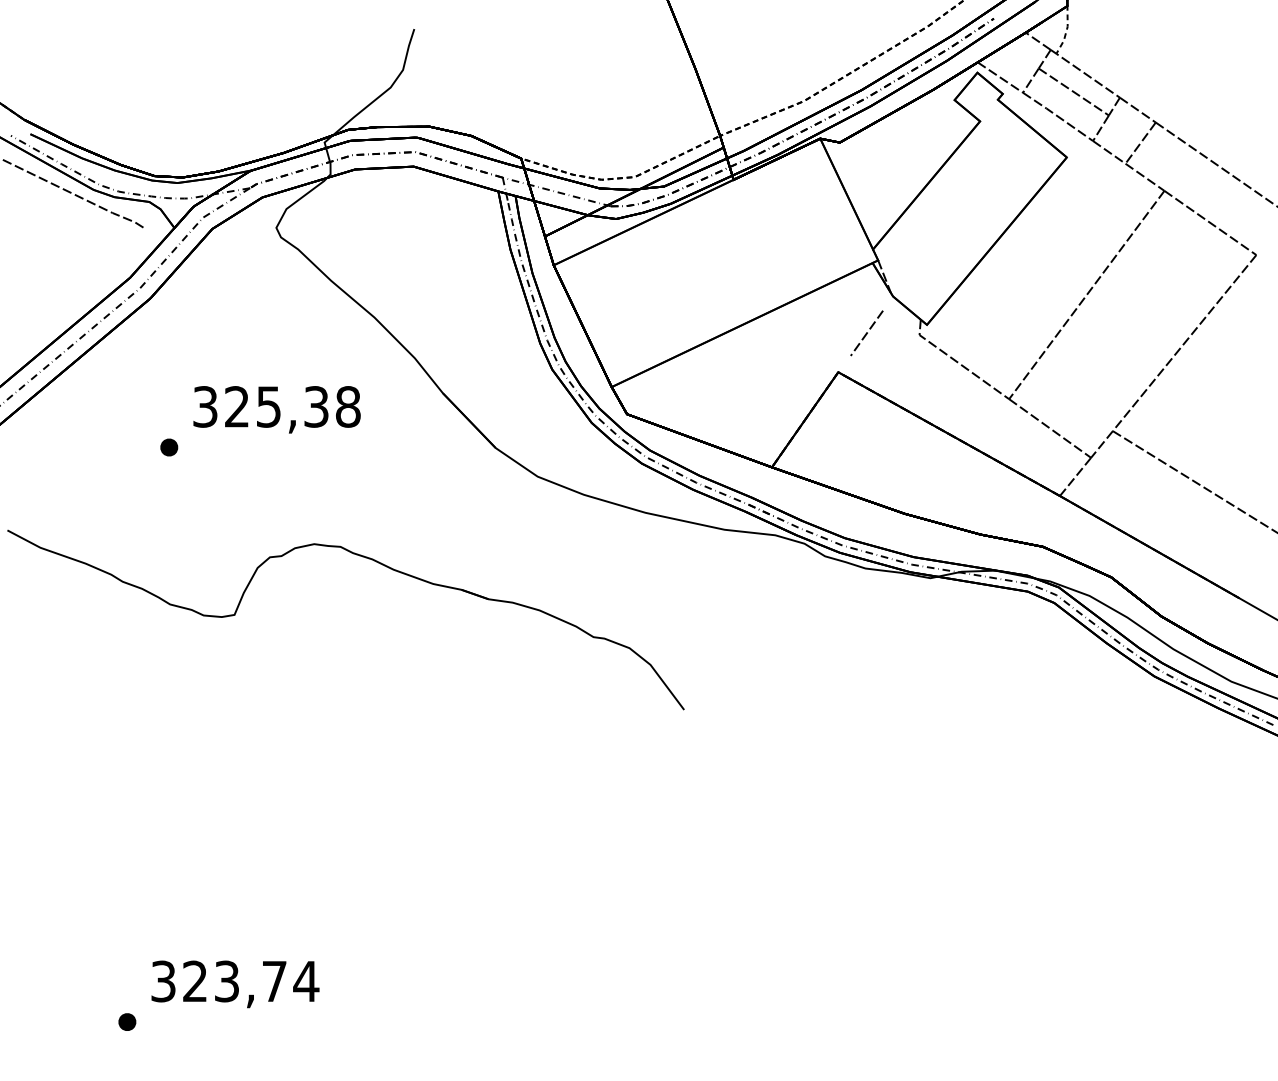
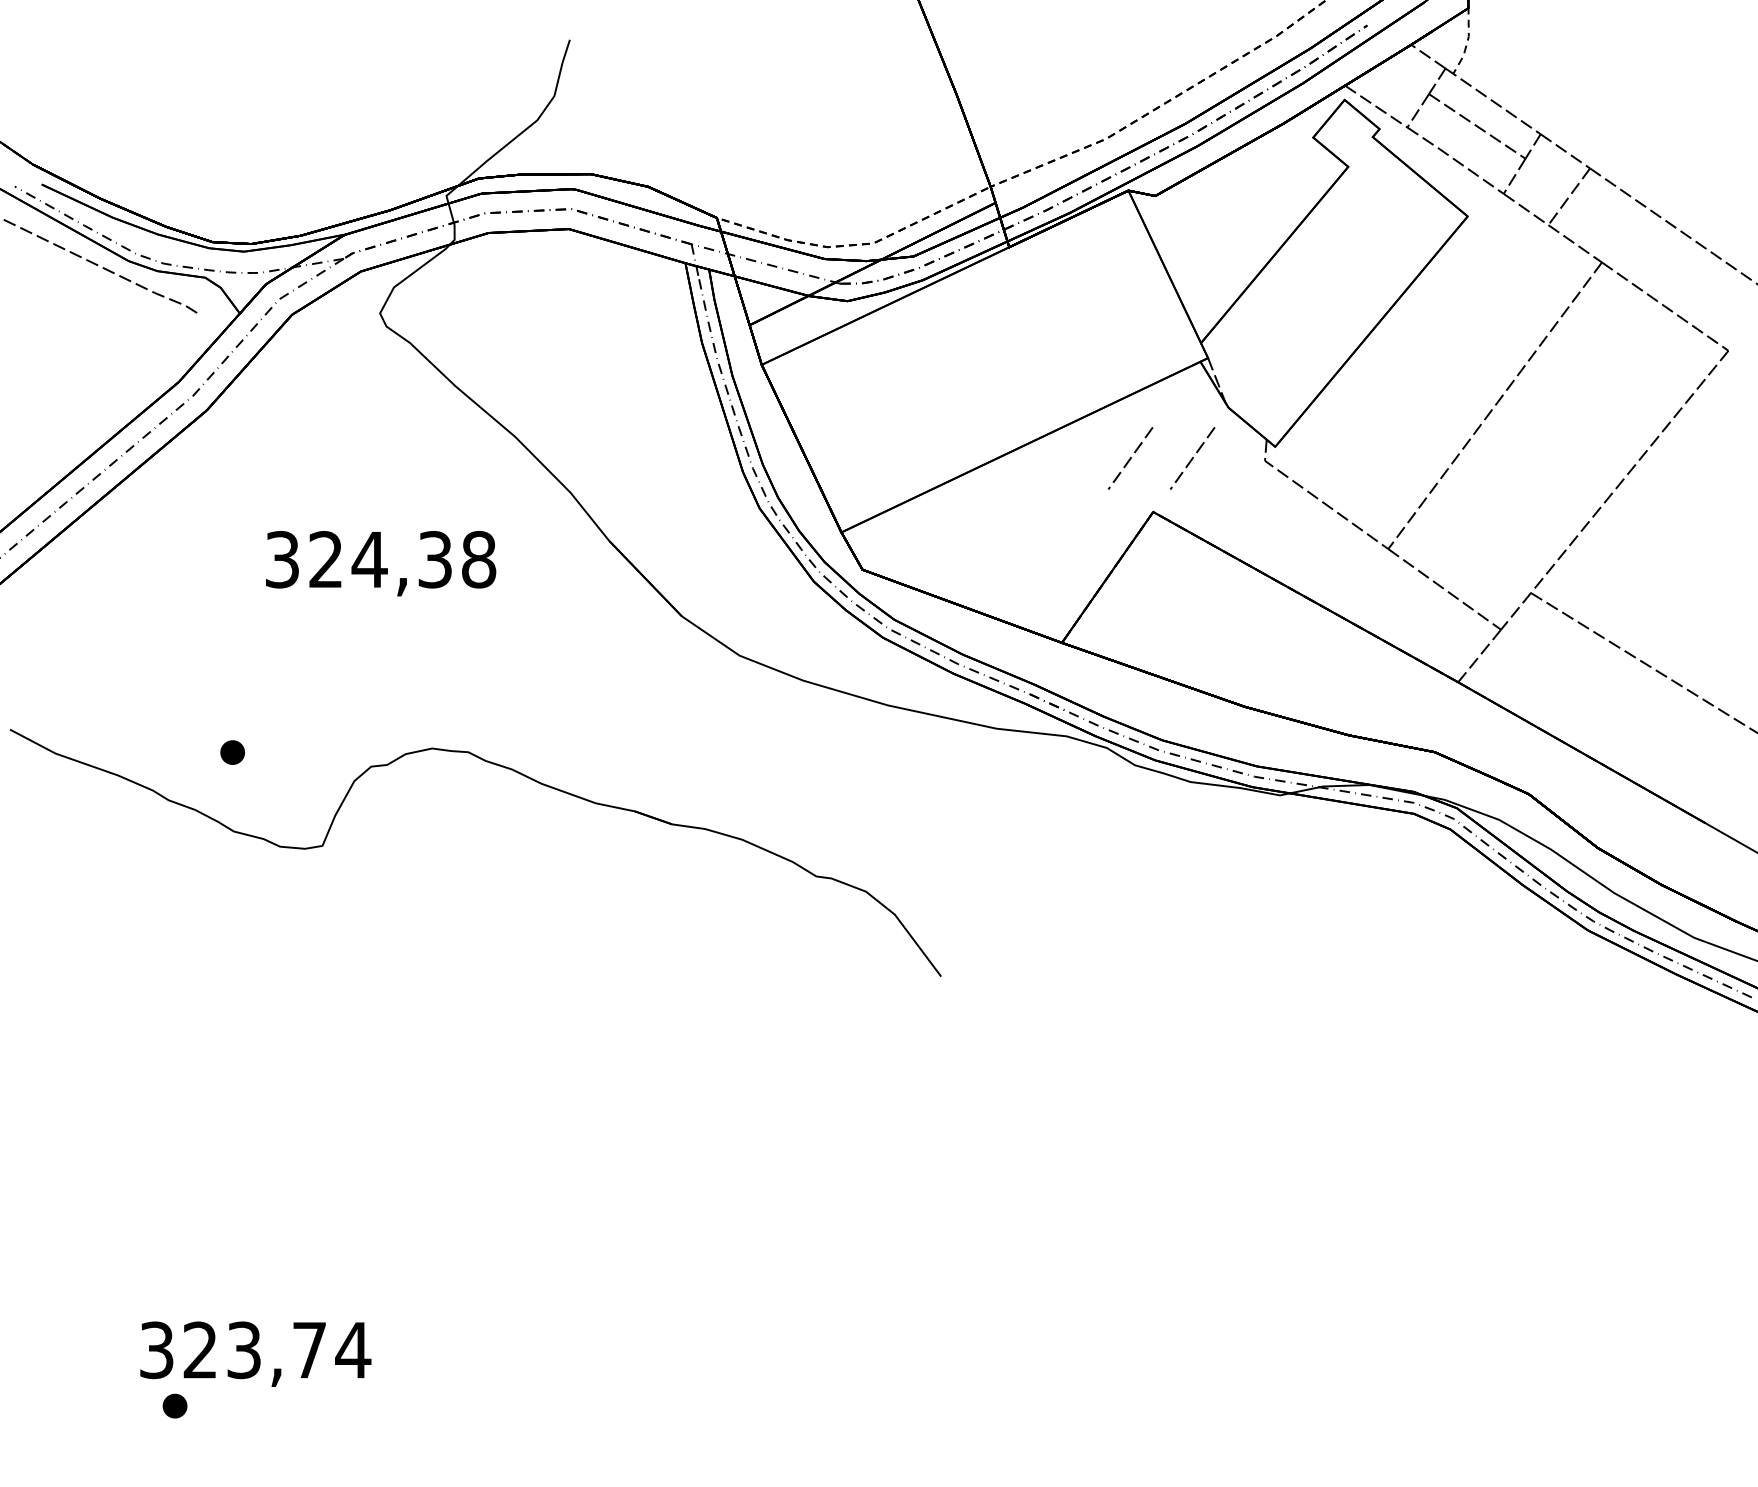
line: (821, 333) -> (1130, 458), added
text: (268, 407) -> (369, 560), 325,38 -> 324,38
part: (169, 447) -> (232, 752), moved
text: (235, 983) -> (255, 1353), moved

